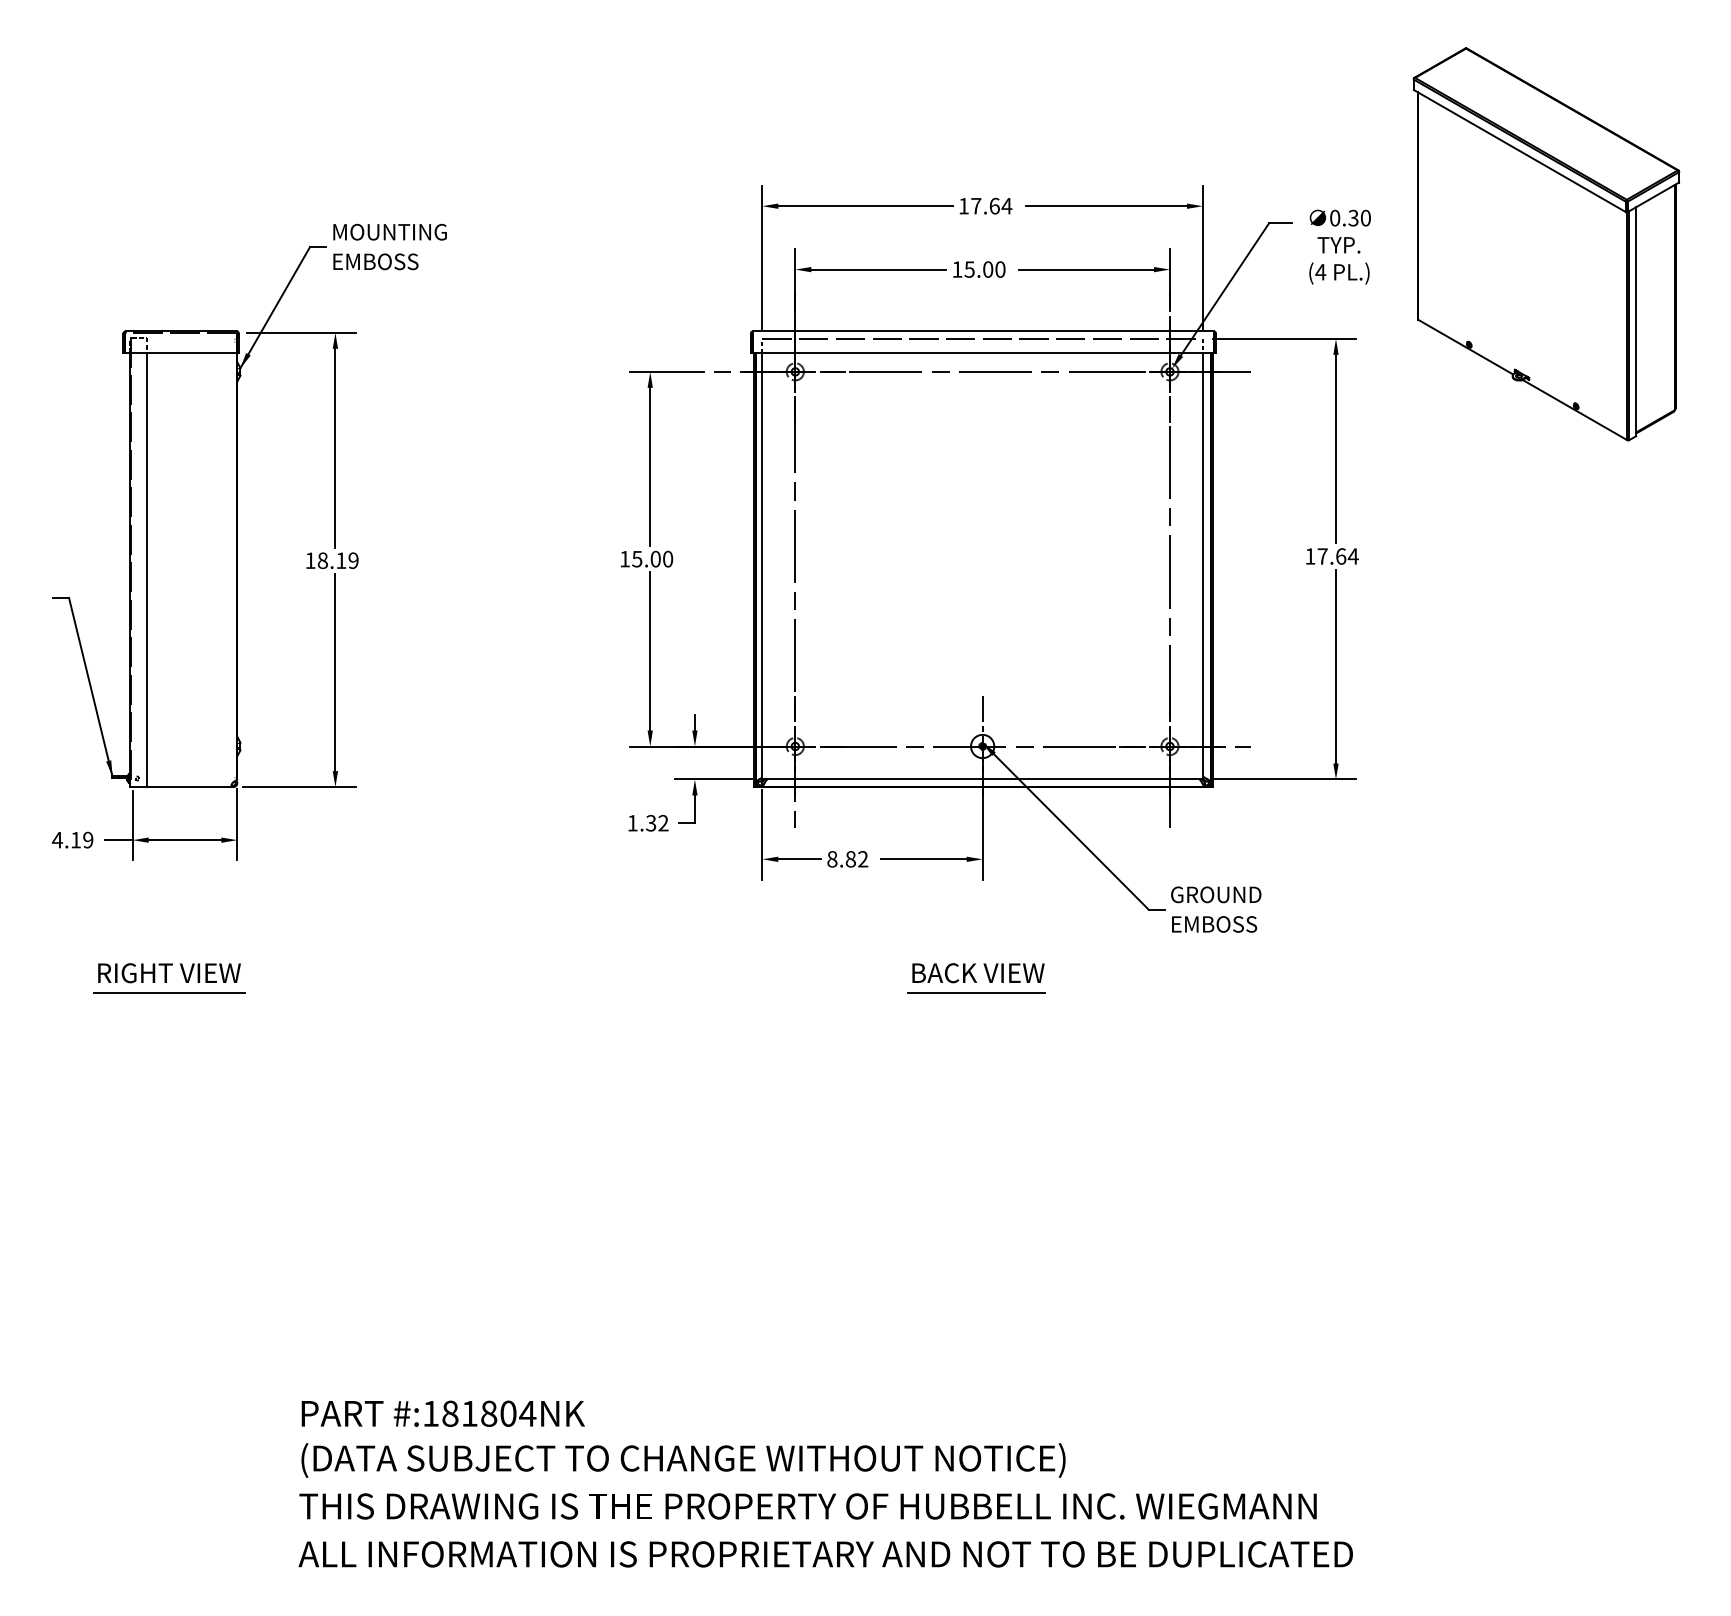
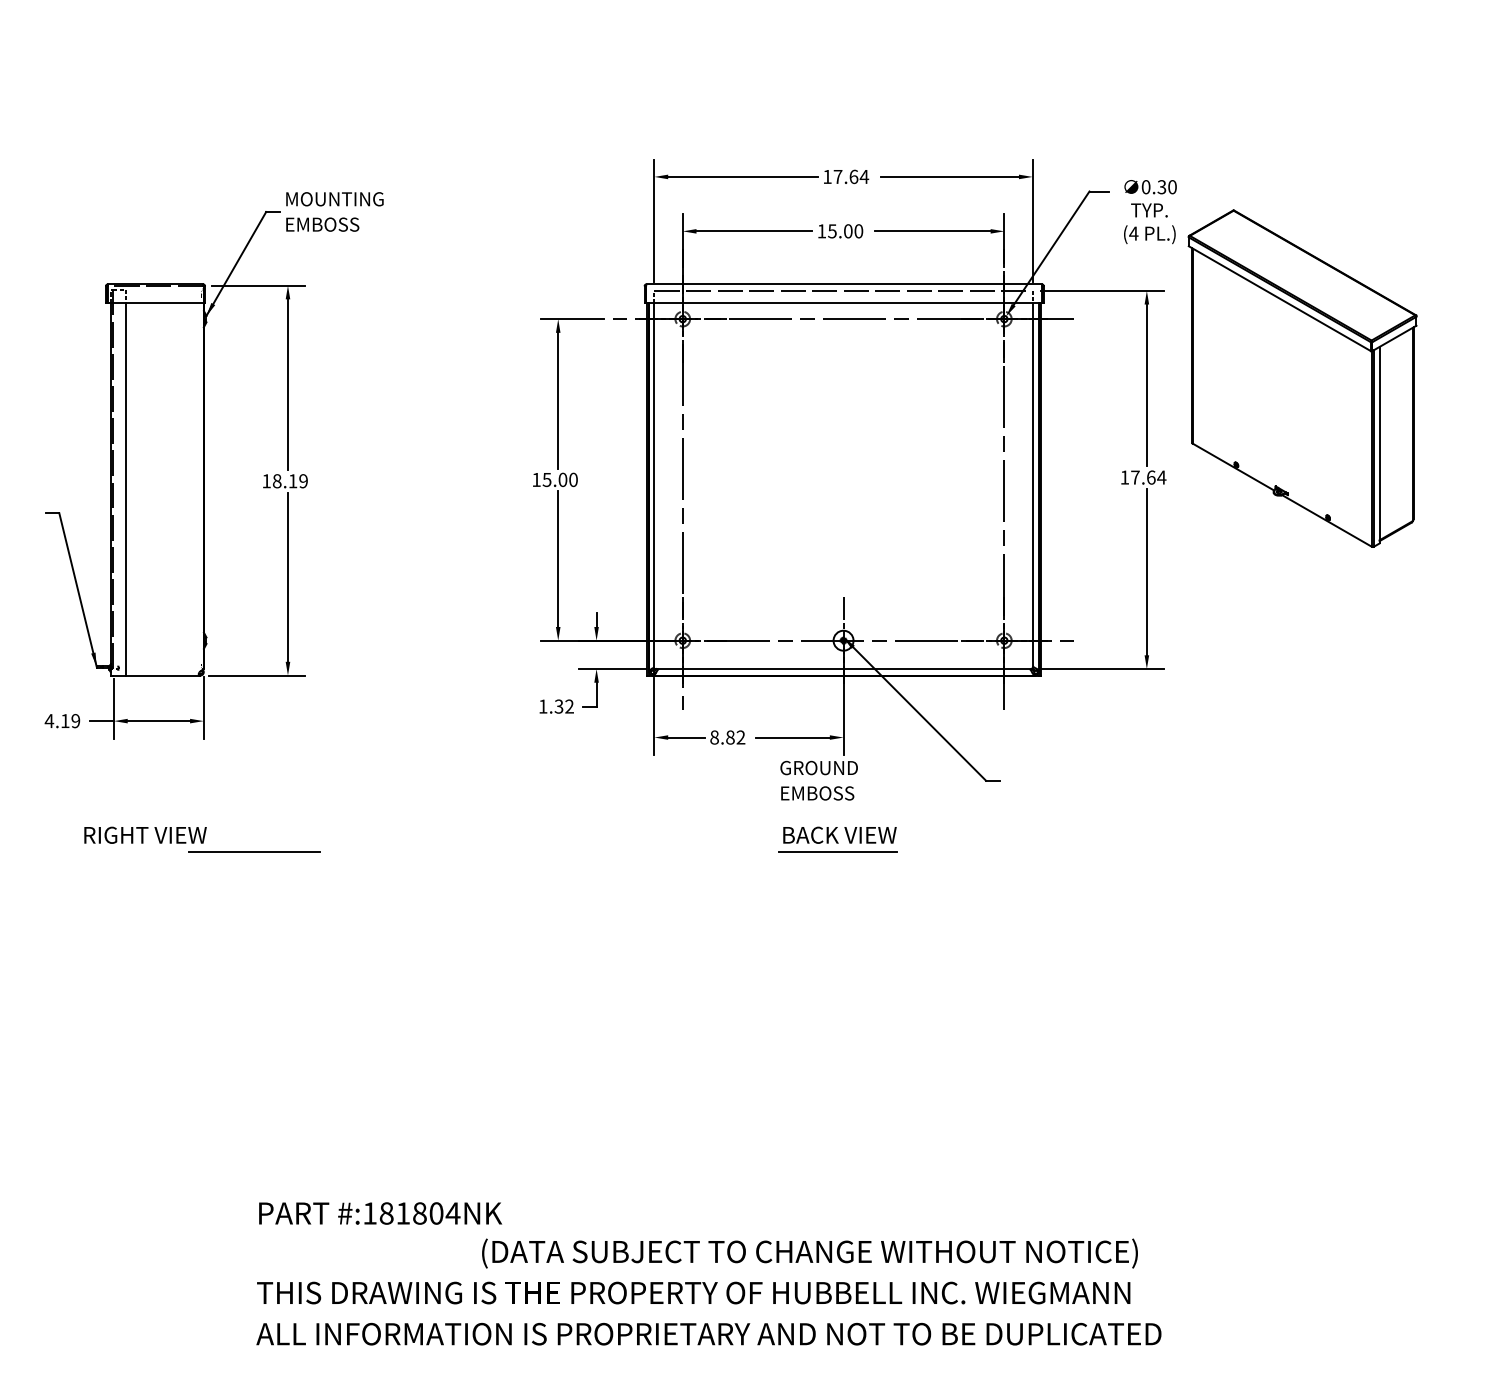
part: (1546, 244) -> (1302, 378), moved
text: (1216, 909) -> (819, 780), moved
line: (169, 992) -> (254, 851), moved
text: (683, 1460) -> (809, 1253), moved

